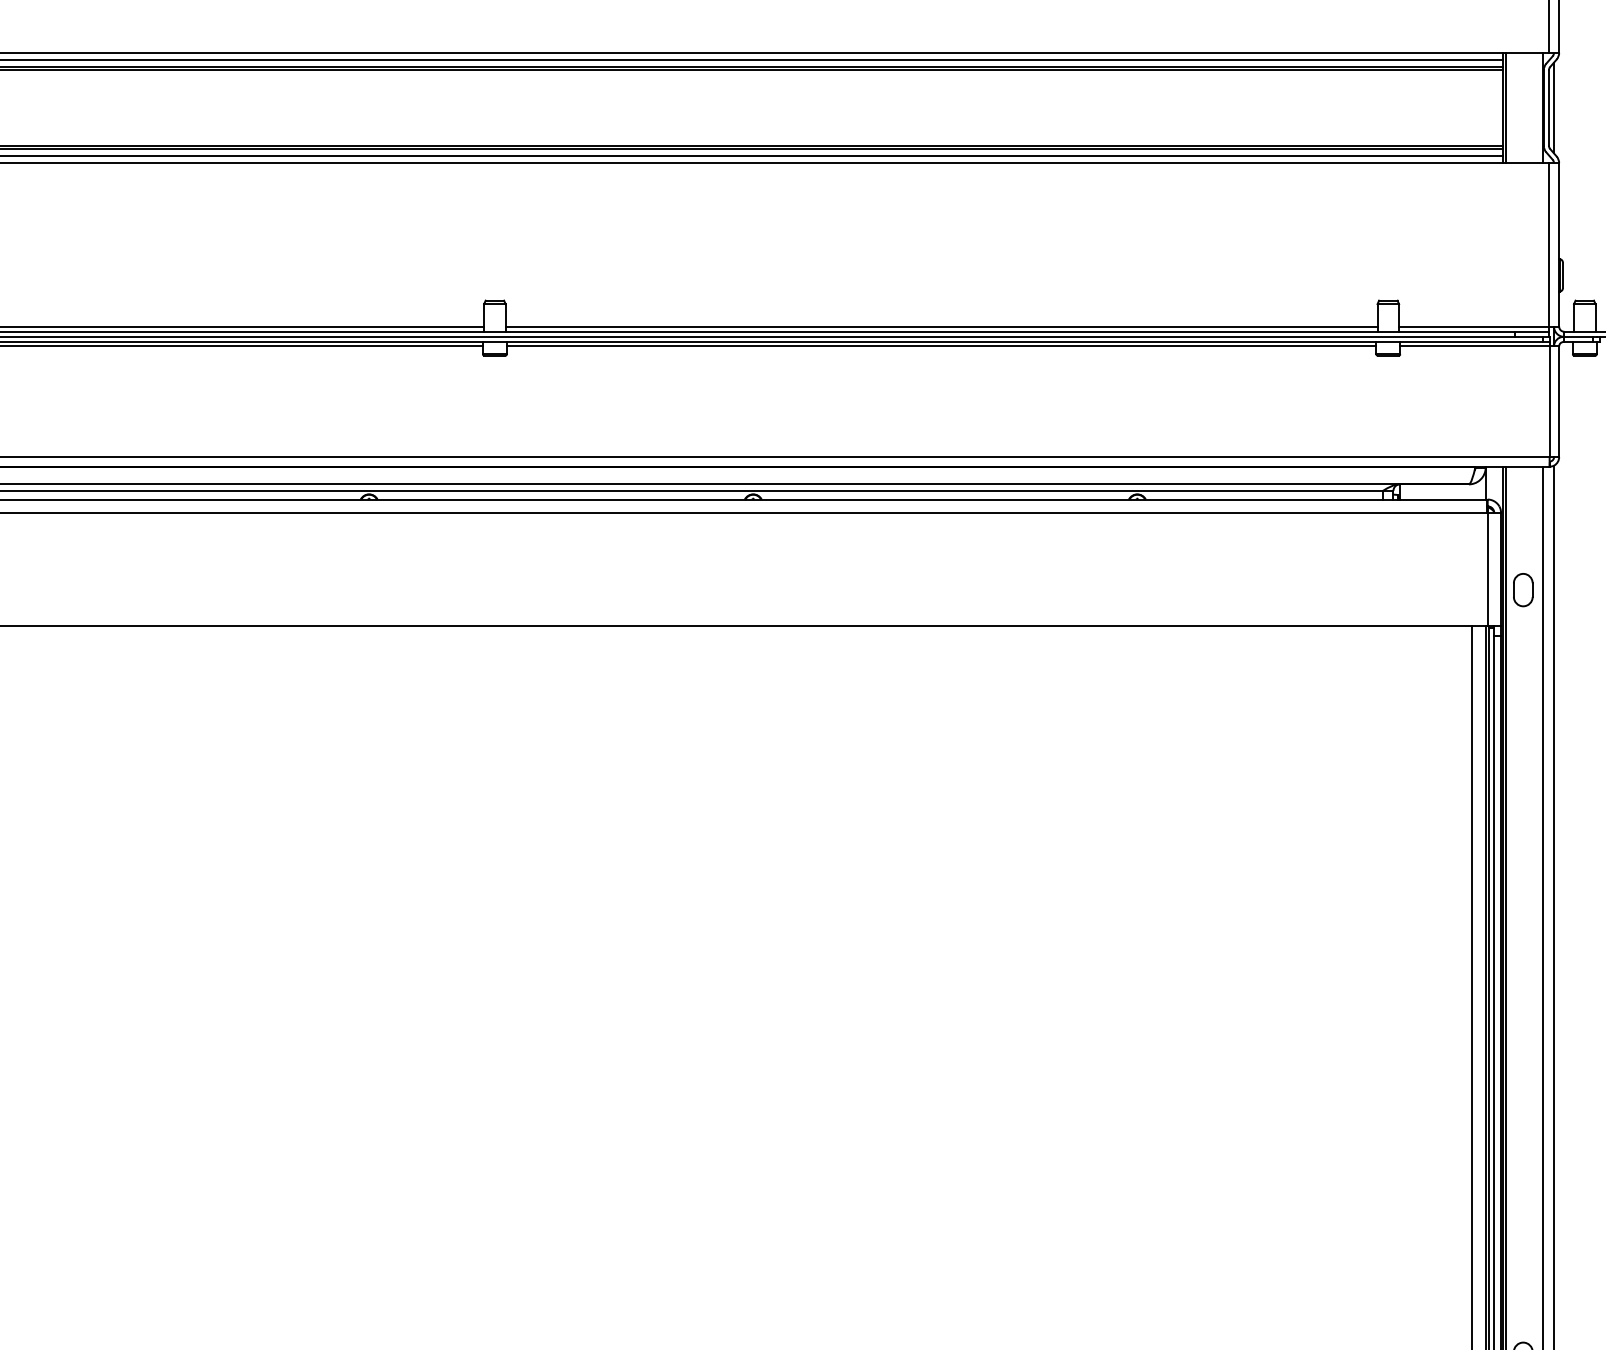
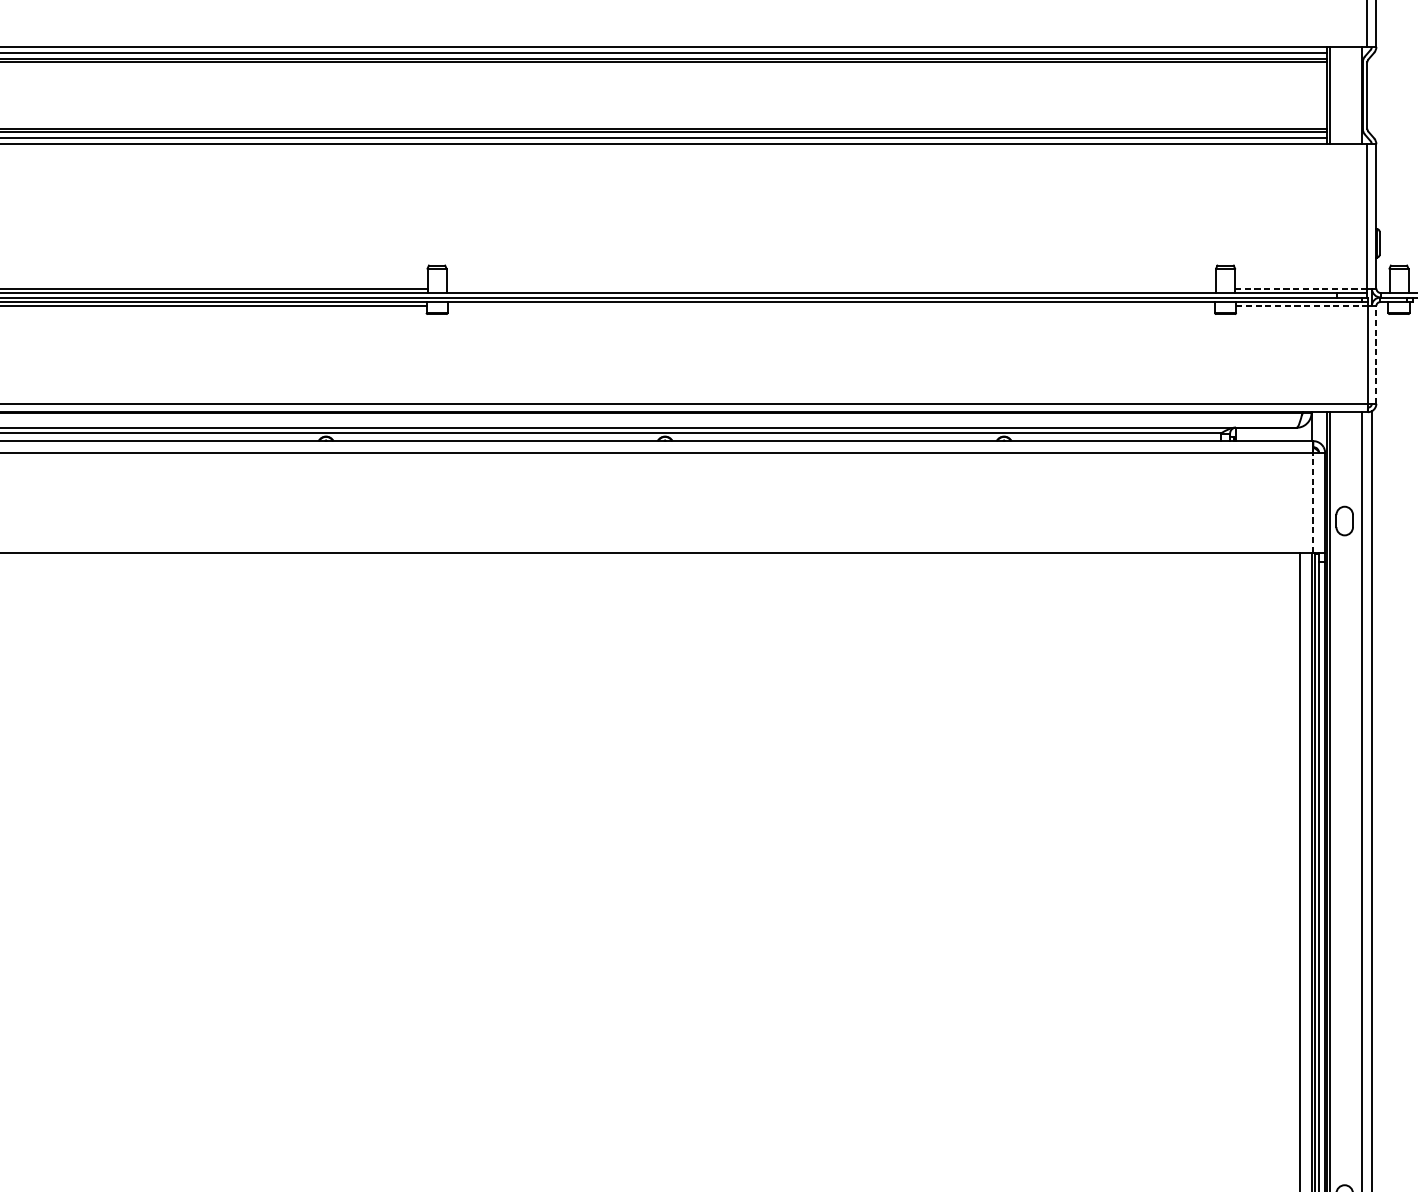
line: (1554, 107) -> (1372, 95), removed
line: (941, 326) -> (831, 288), removed
line: (1473, 326) -> (1300, 288), solid -> dashed
line: (941, 346) -> (831, 306), removed
line: (1474, 346) -> (1301, 306), solid -> dashed
line: (1559, 401) -> (1376, 354), solid -> dashed
line: (1487, 569) -> (1313, 502), solid -> dashed

